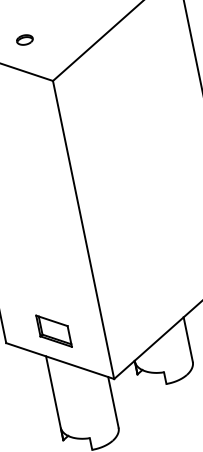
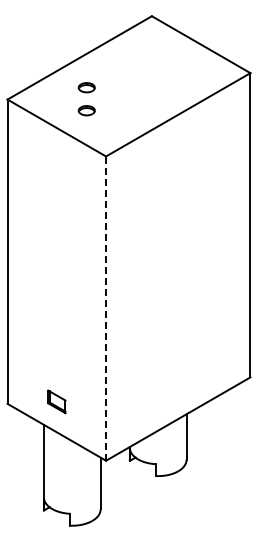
part: (19, 17) -> (86, 87), added
line: (83, 229) -> (106, 308), solid -> dashed
part: (53, 330) -> (56, 401), size x0.6

